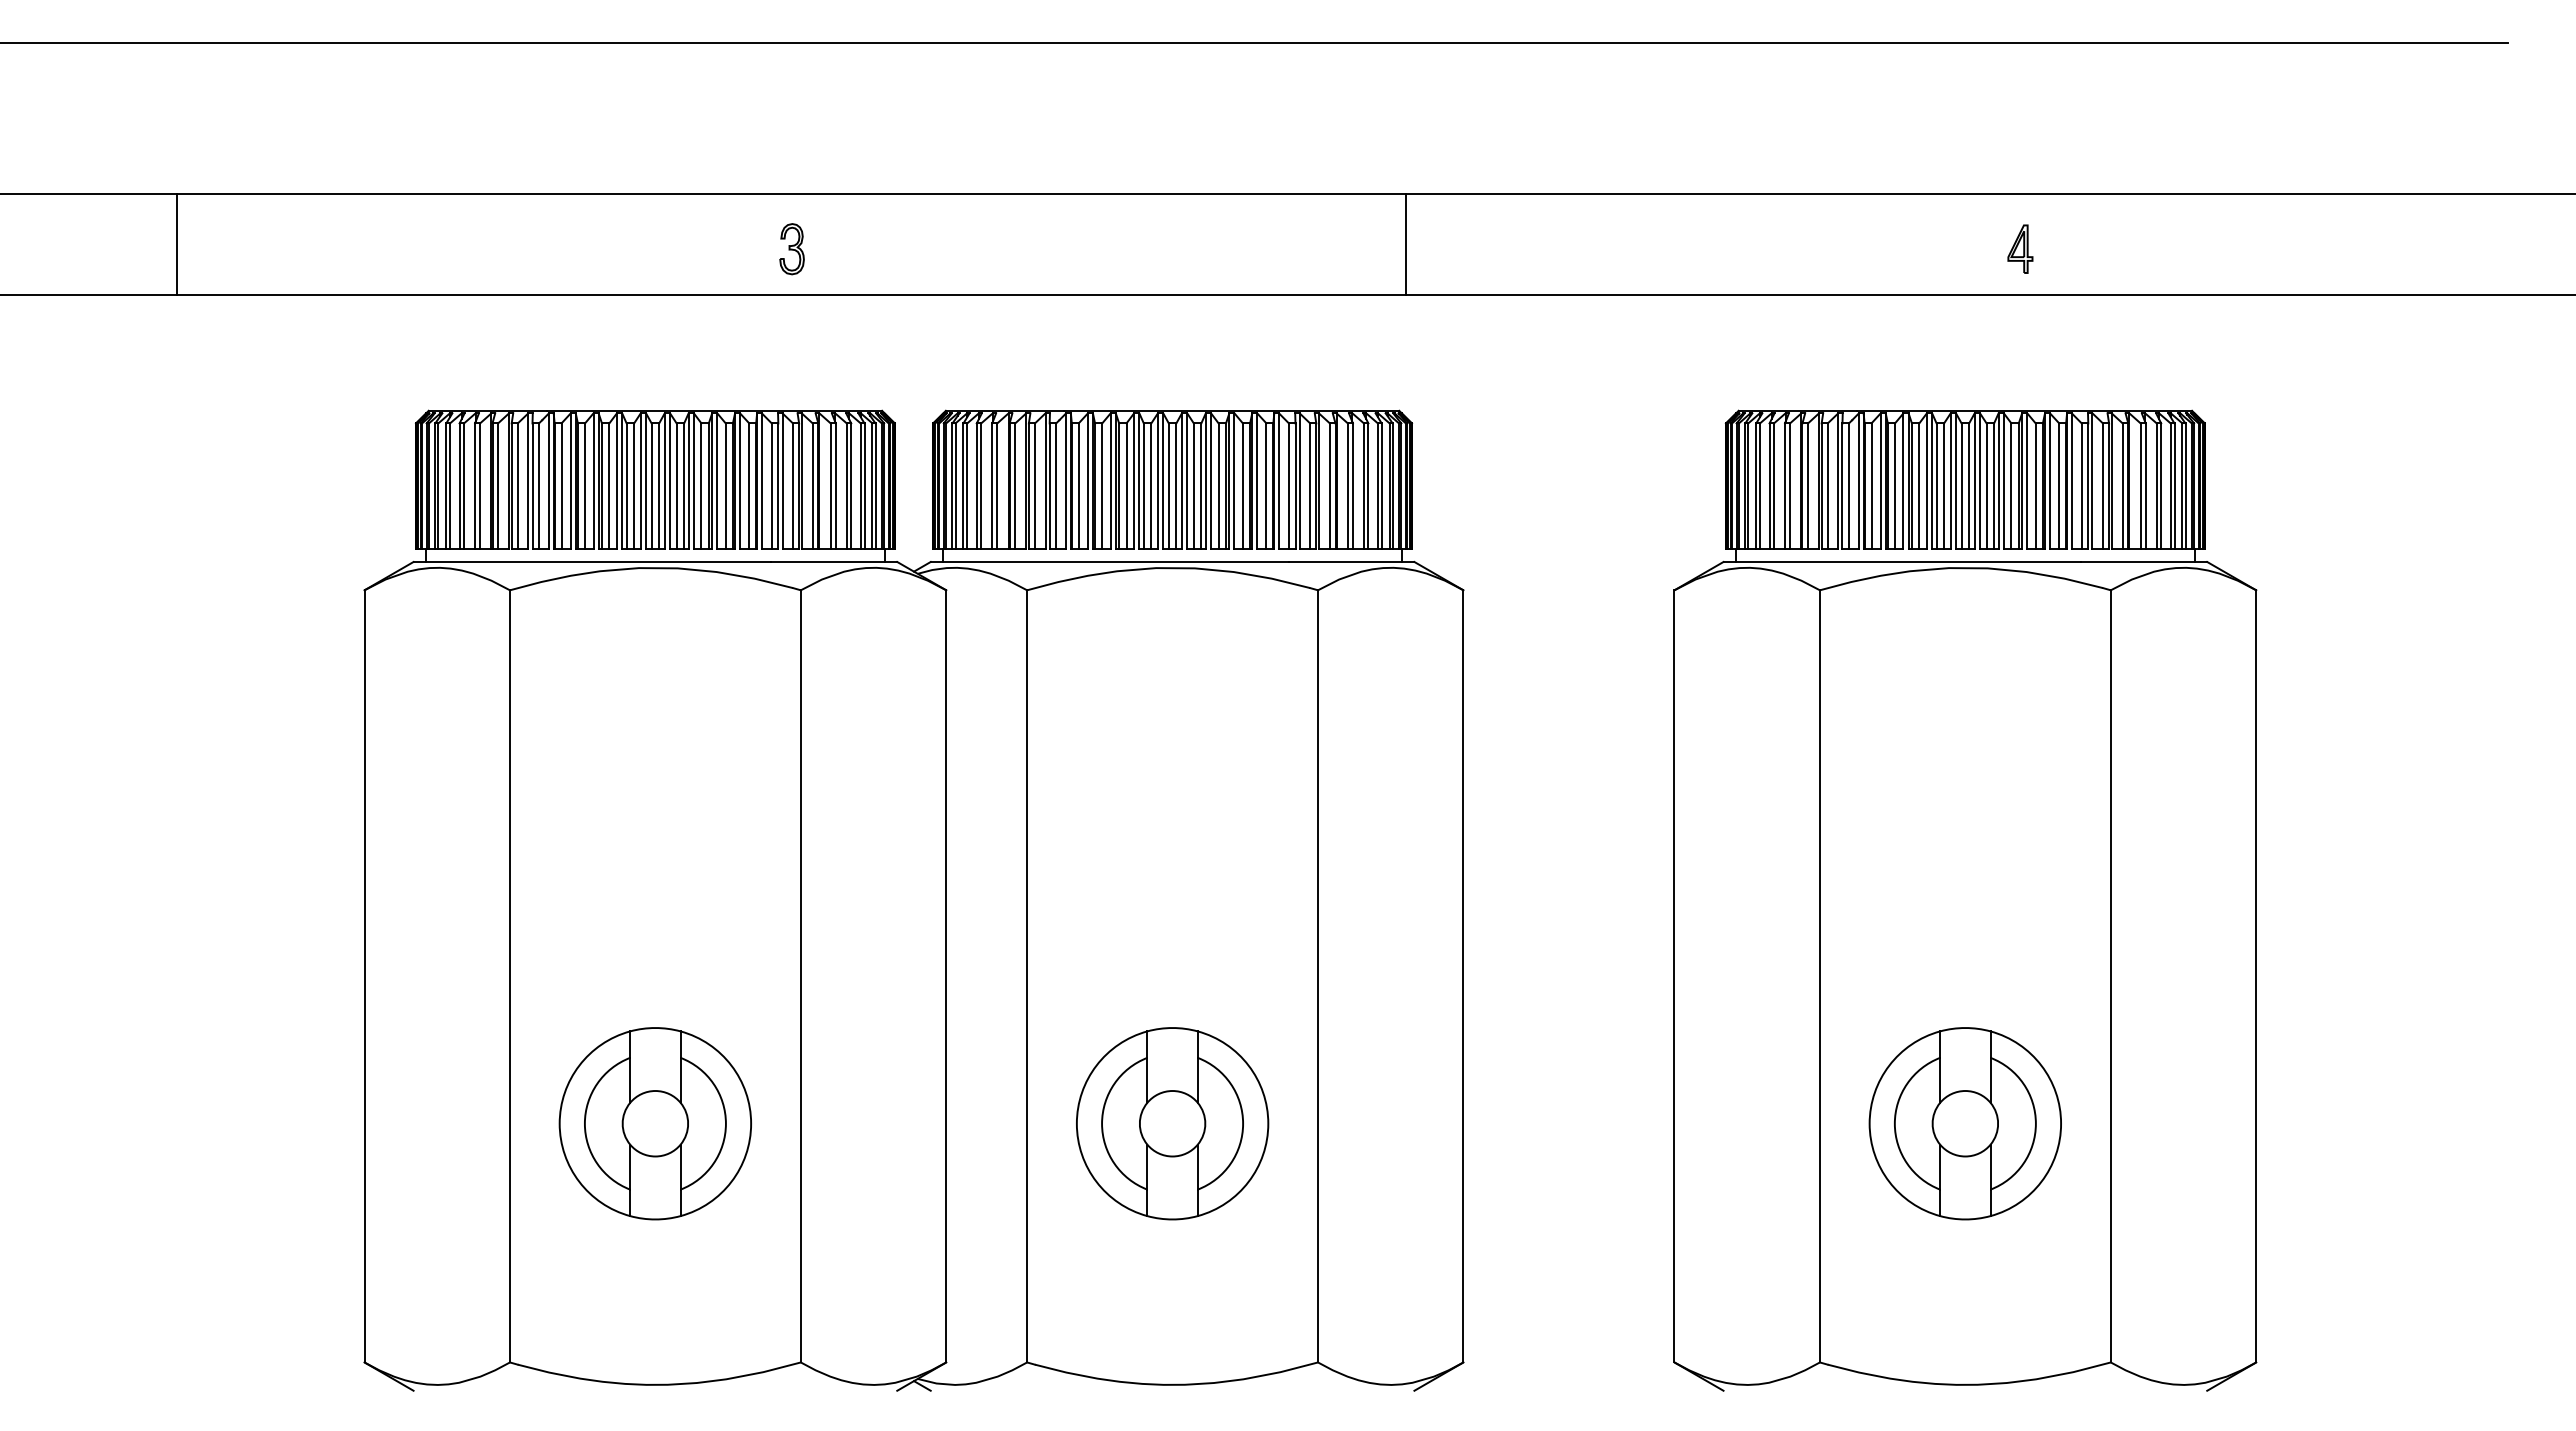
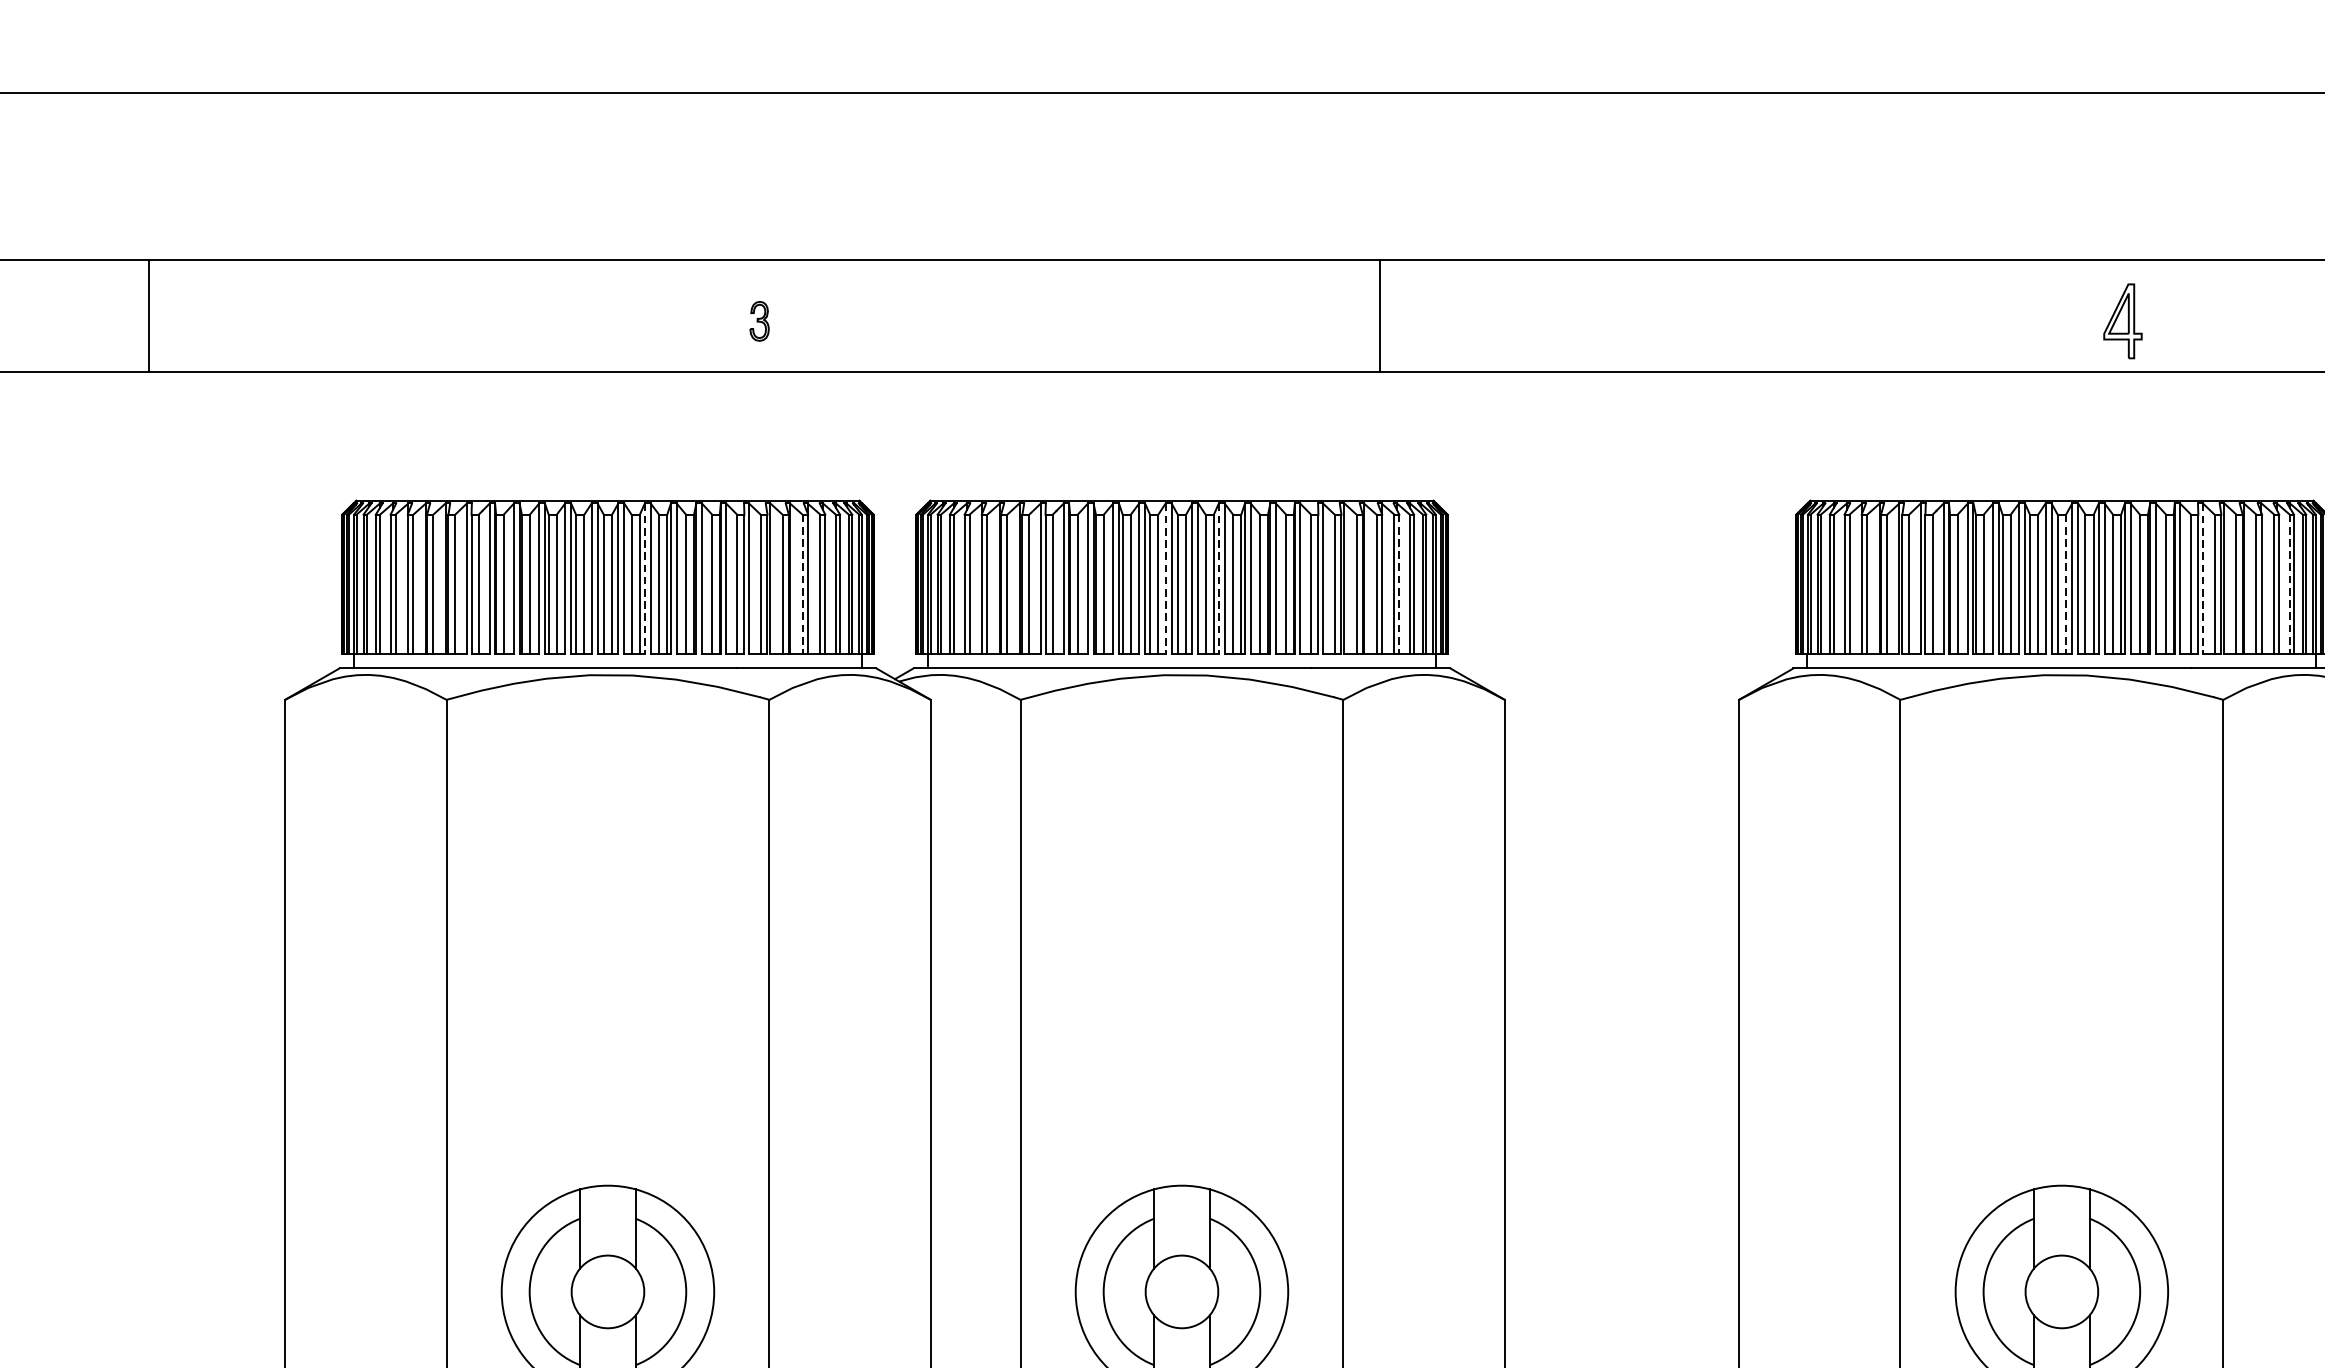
line: (177, 244) -> (148, 316), moved
line: (1405, 244) -> (1379, 316), moved
part: (2020, 248) -> (2123, 320), size x1.4
part: (791, 249) -> (759, 321), size x0.7
line: (688, 481) -> (644, 579), solid -> dashed
line: (1157, 481) -> (1165, 579), solid -> dashed
line: (1205, 481) -> (1218, 579), solid -> dashed
line: (2092, 481) -> (2202, 579), solid -> dashed
line: (830, 486) -> (802, 584), solid -> dashed
line: (1368, 486) -> (1399, 584), solid -> dashed
line: (1969, 486) -> (2066, 584), solid -> dashed
line: (2170, 486) -> (2289, 584), solid -> dashed

